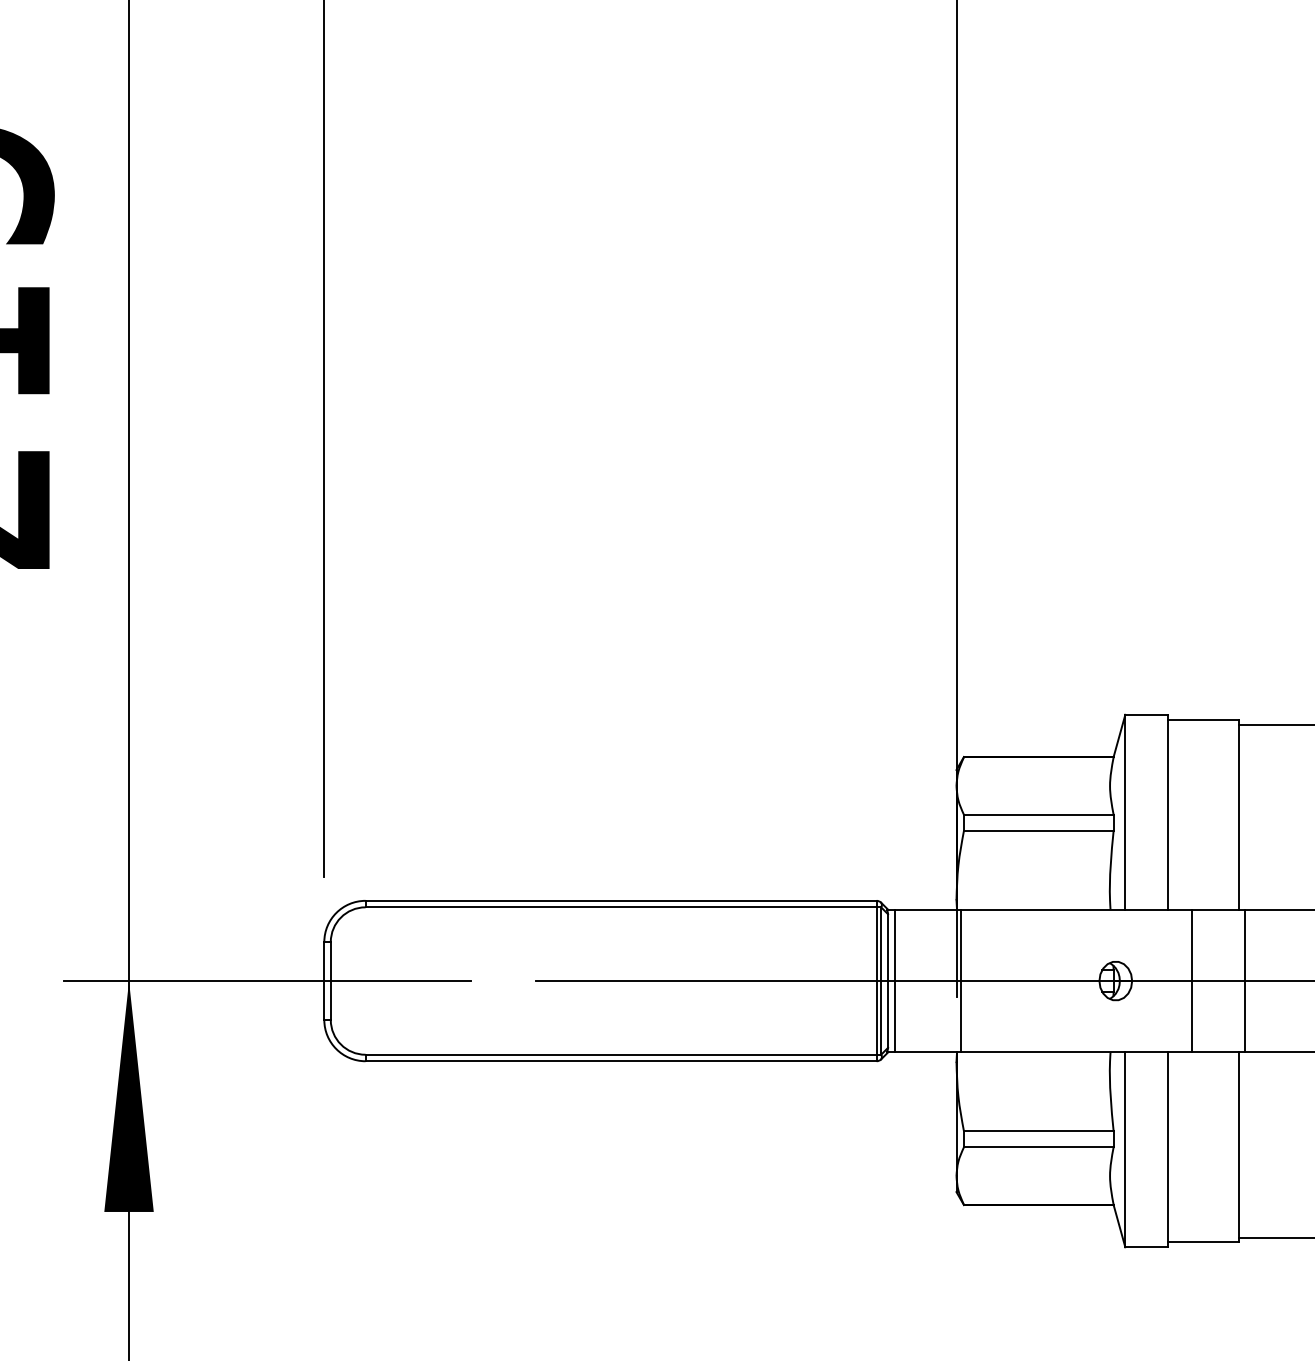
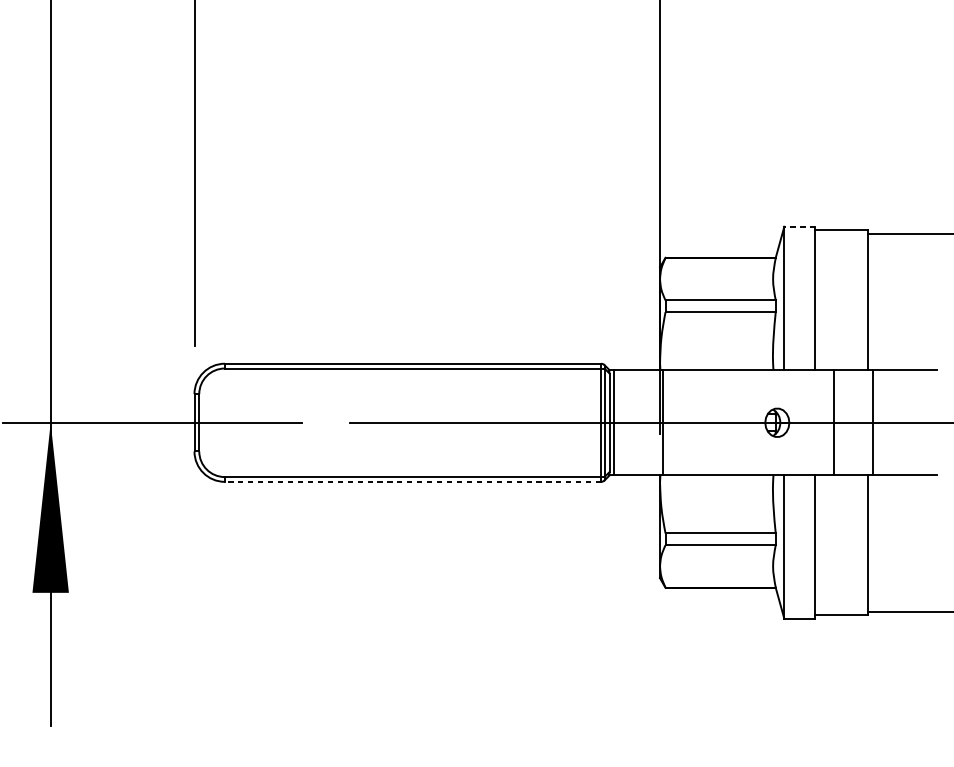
line: (1145, 714) -> (799, 226), solid -> dashed
line: (621, 1061) -> (413, 482), solid -> dashed

